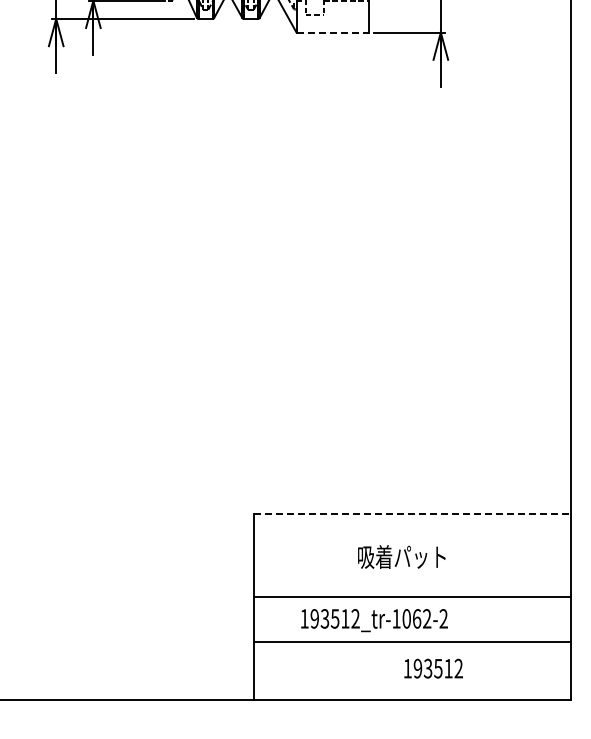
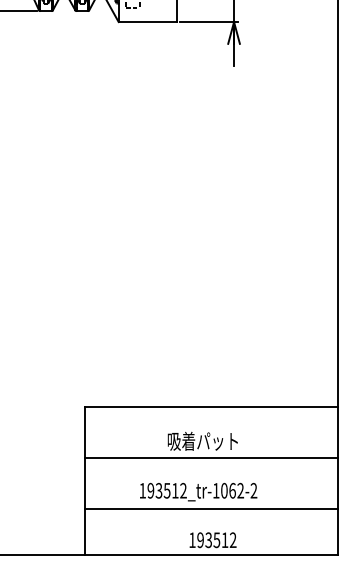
line: (333, 32) -> (148, 22), dashed -> solid
line: (412, 514) -> (211, 407), dashed -> solid
line: (412, 597) -> (211, 458), moved
text: (374, 620) -> (198, 492), moved
text: (433, 668) -> (212, 540), moved

